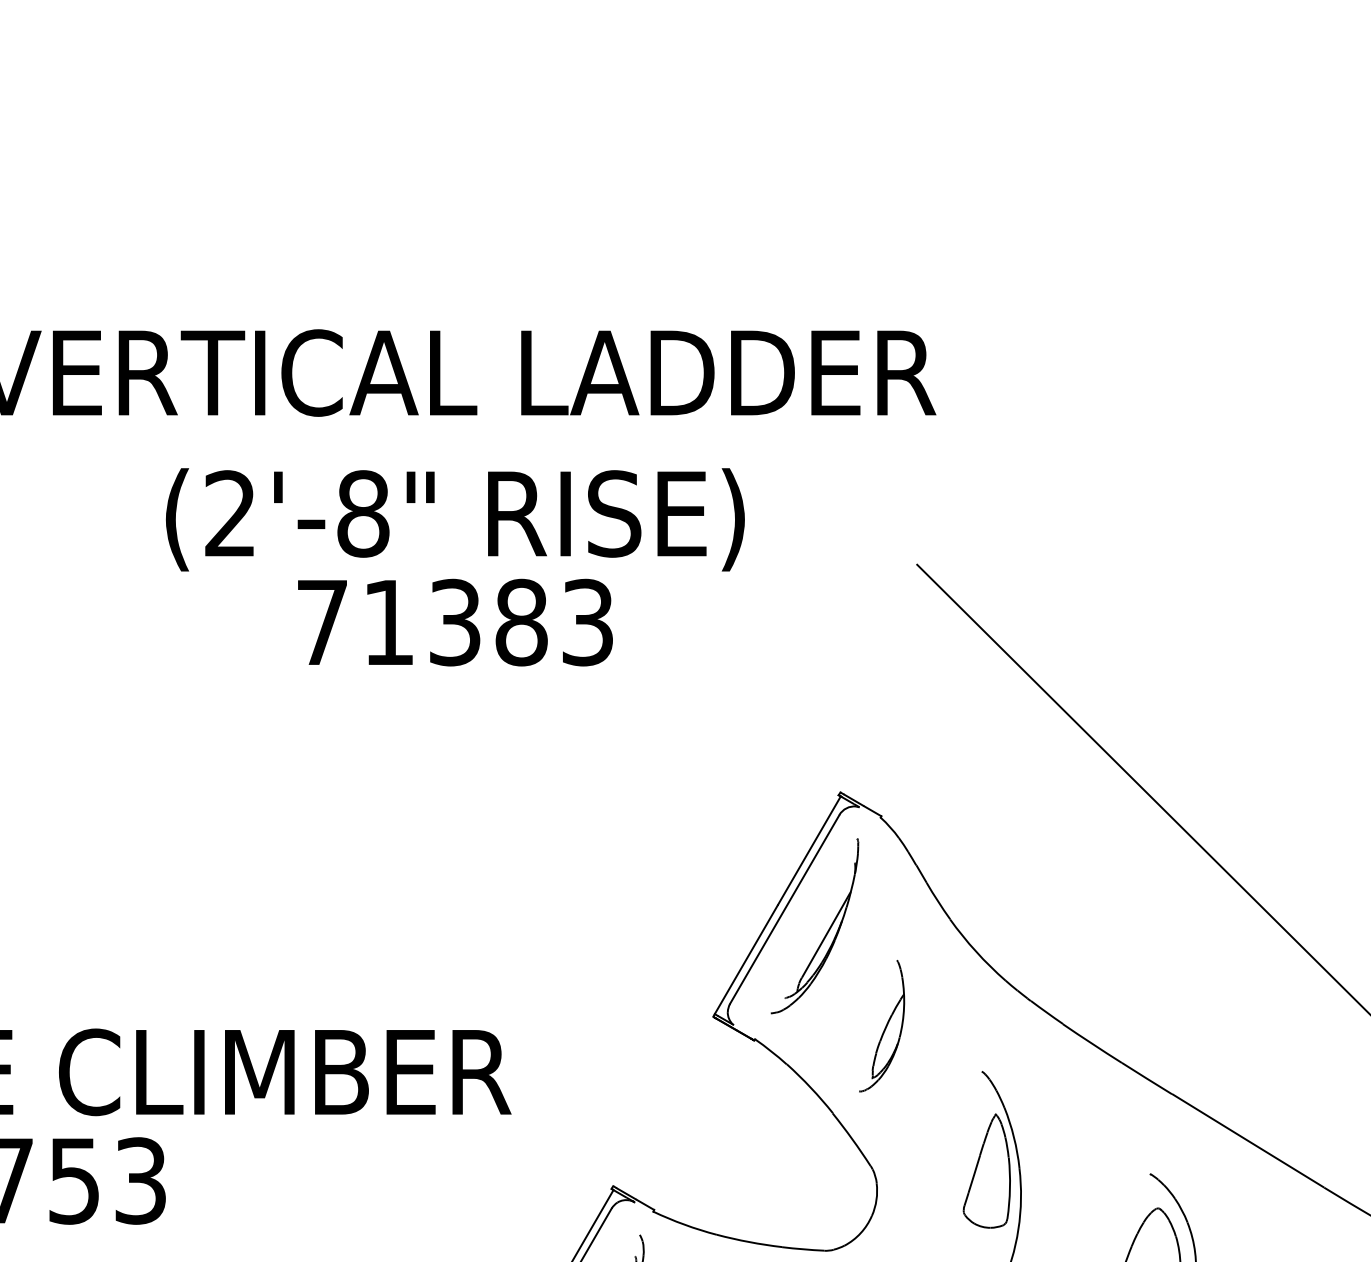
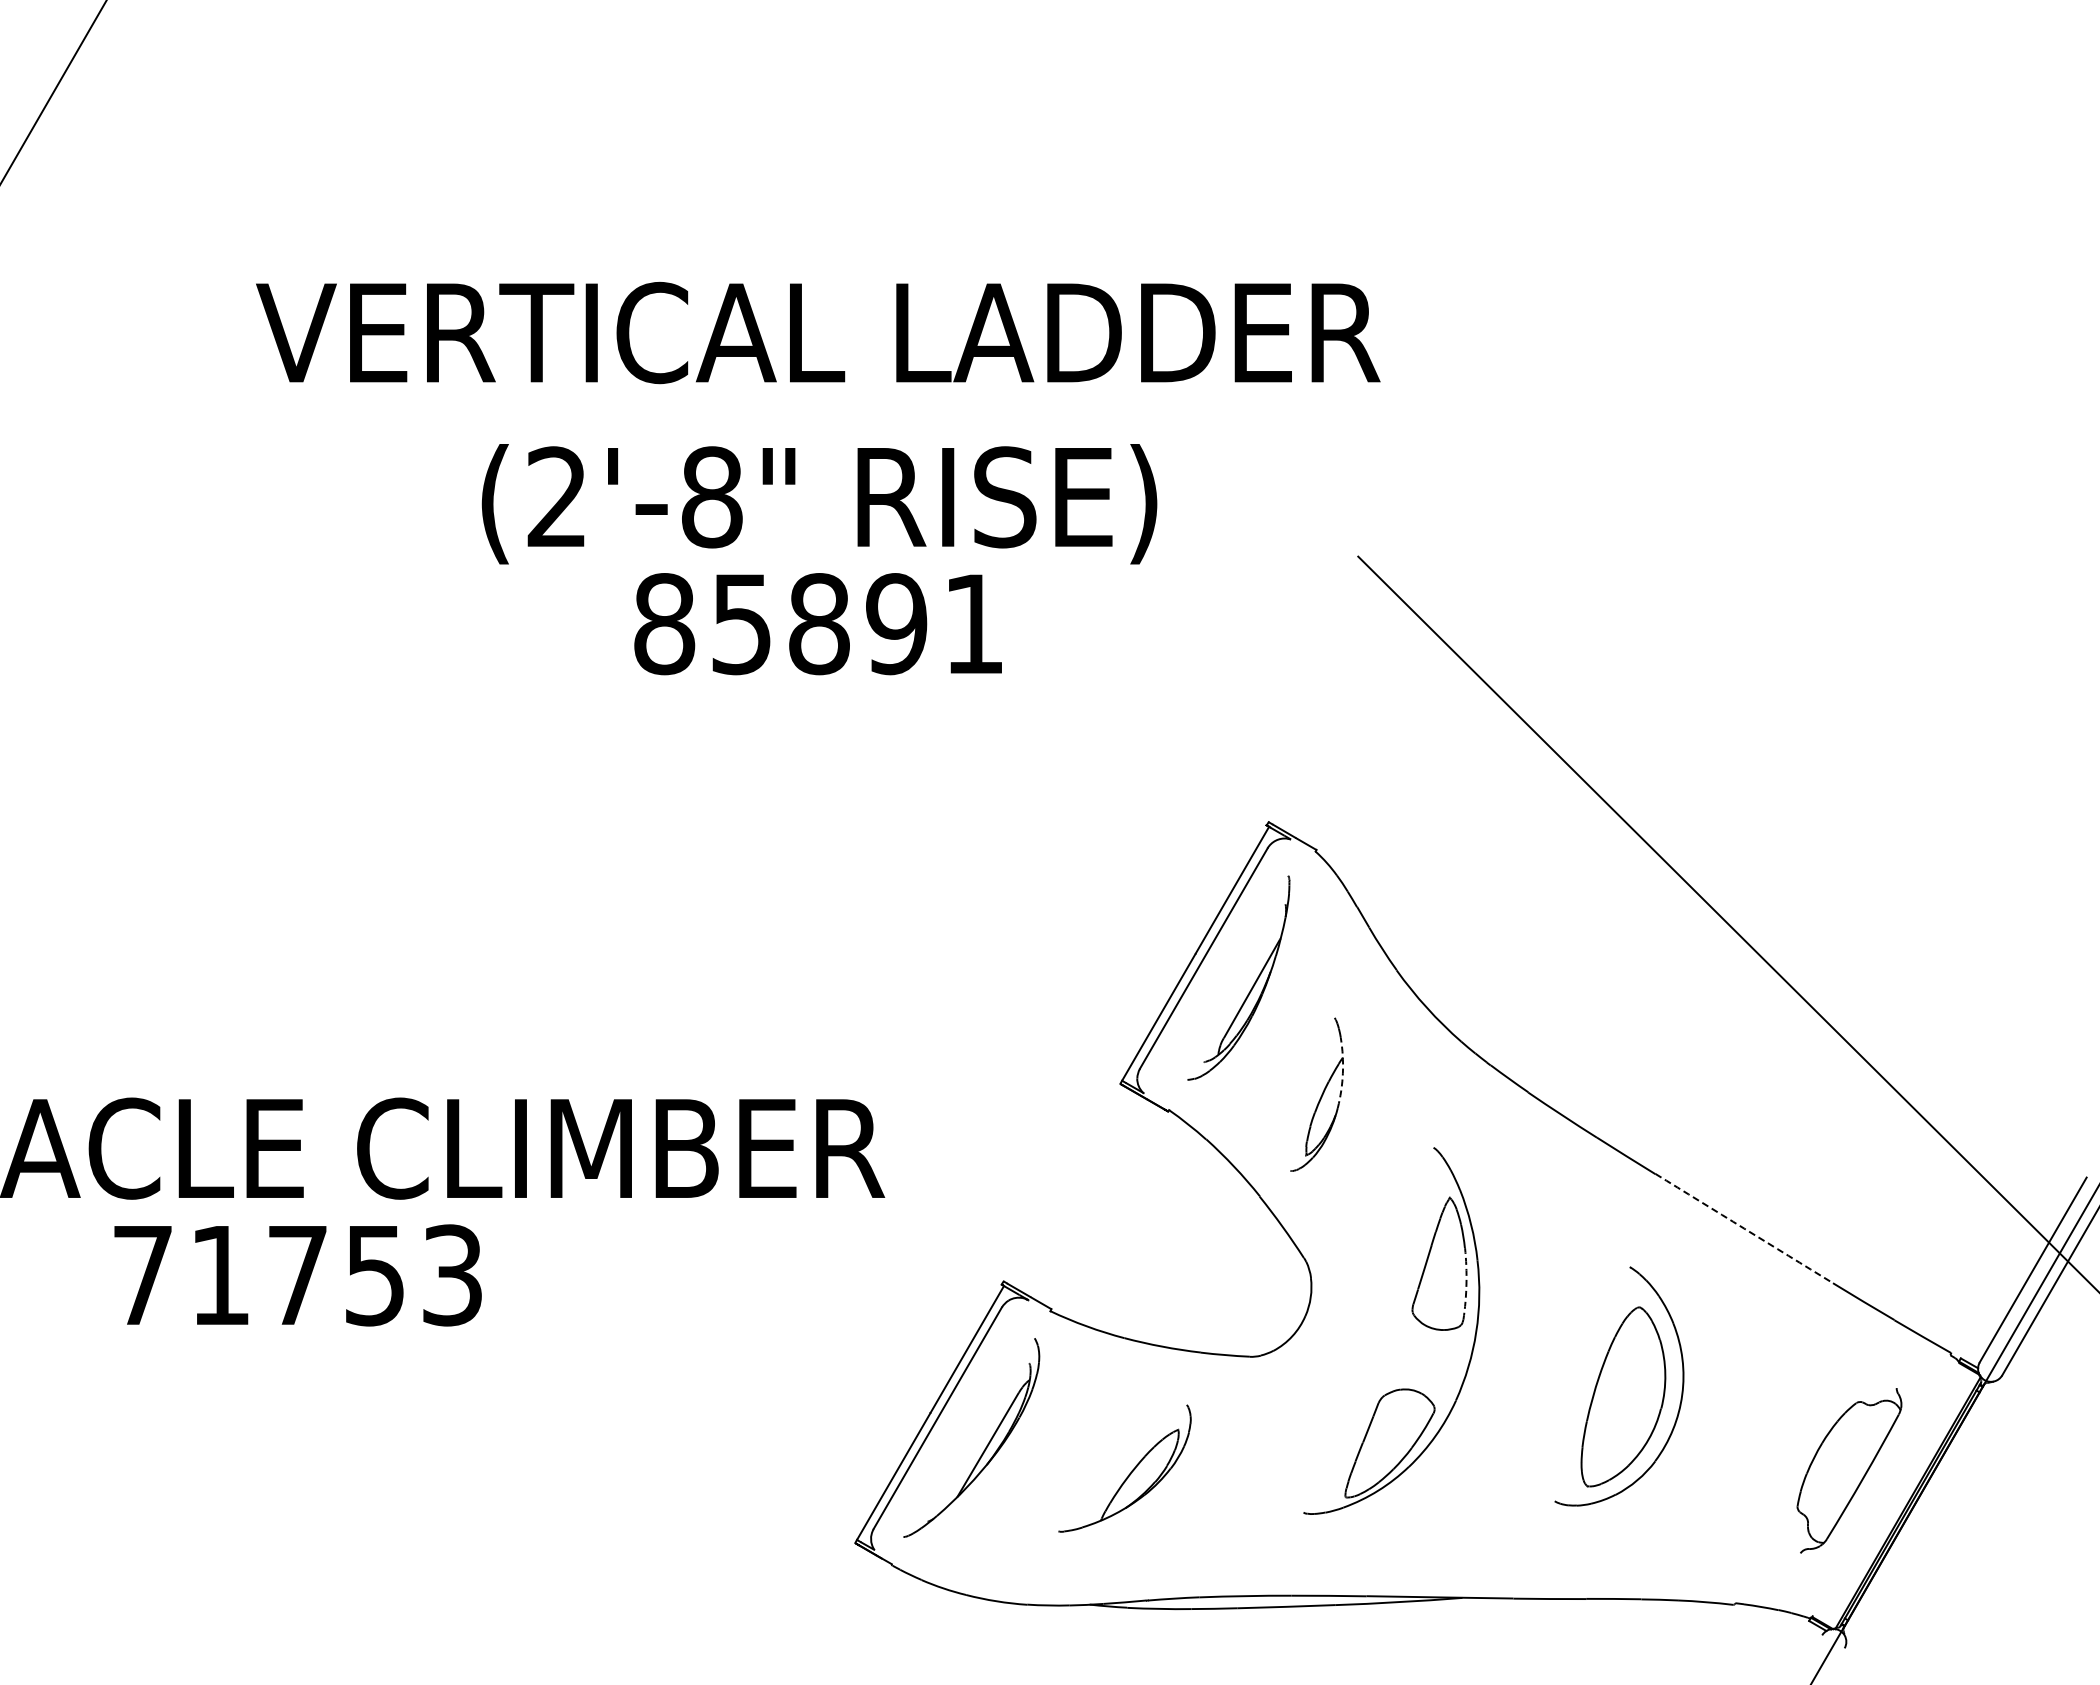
text: (454, 622) -> (818, 624), 71383 -> 85891
arc: (903, 1007) -> (1342, 1073), solid -> dashed
arc: (1248, 1140) -> (1744, 1228), solid -> dashed
arc: (1010, 1188) -> (1466, 1284), solid -> dashed

